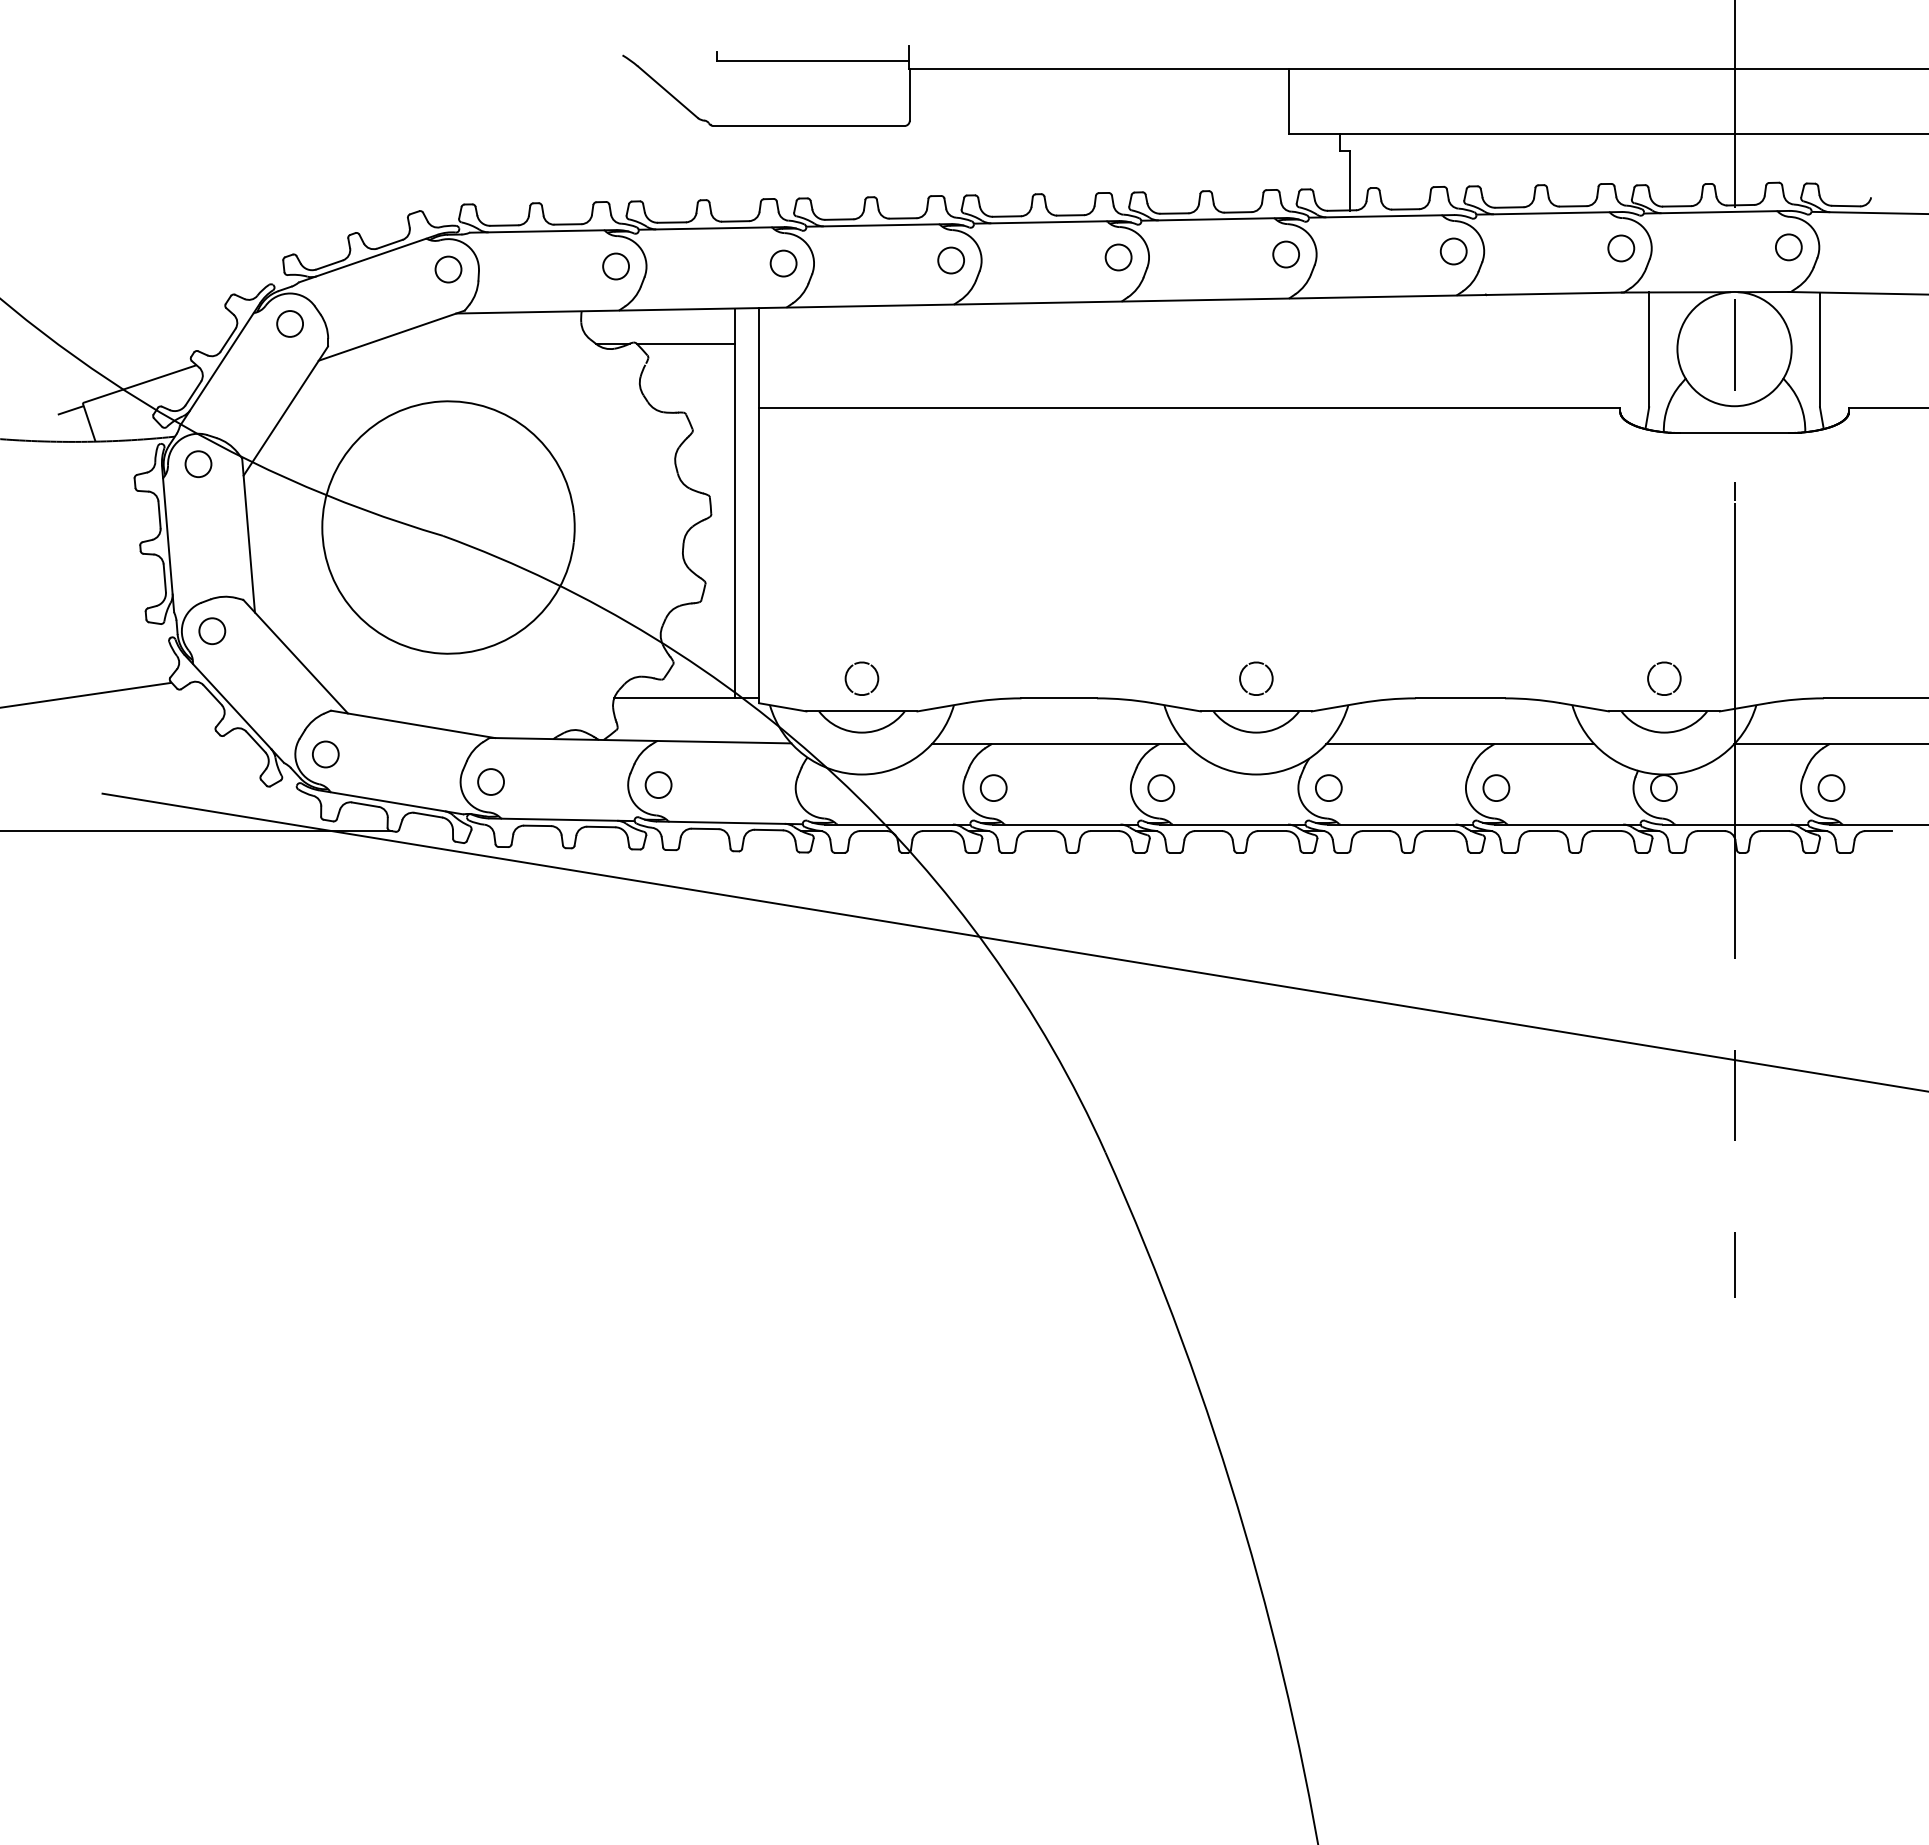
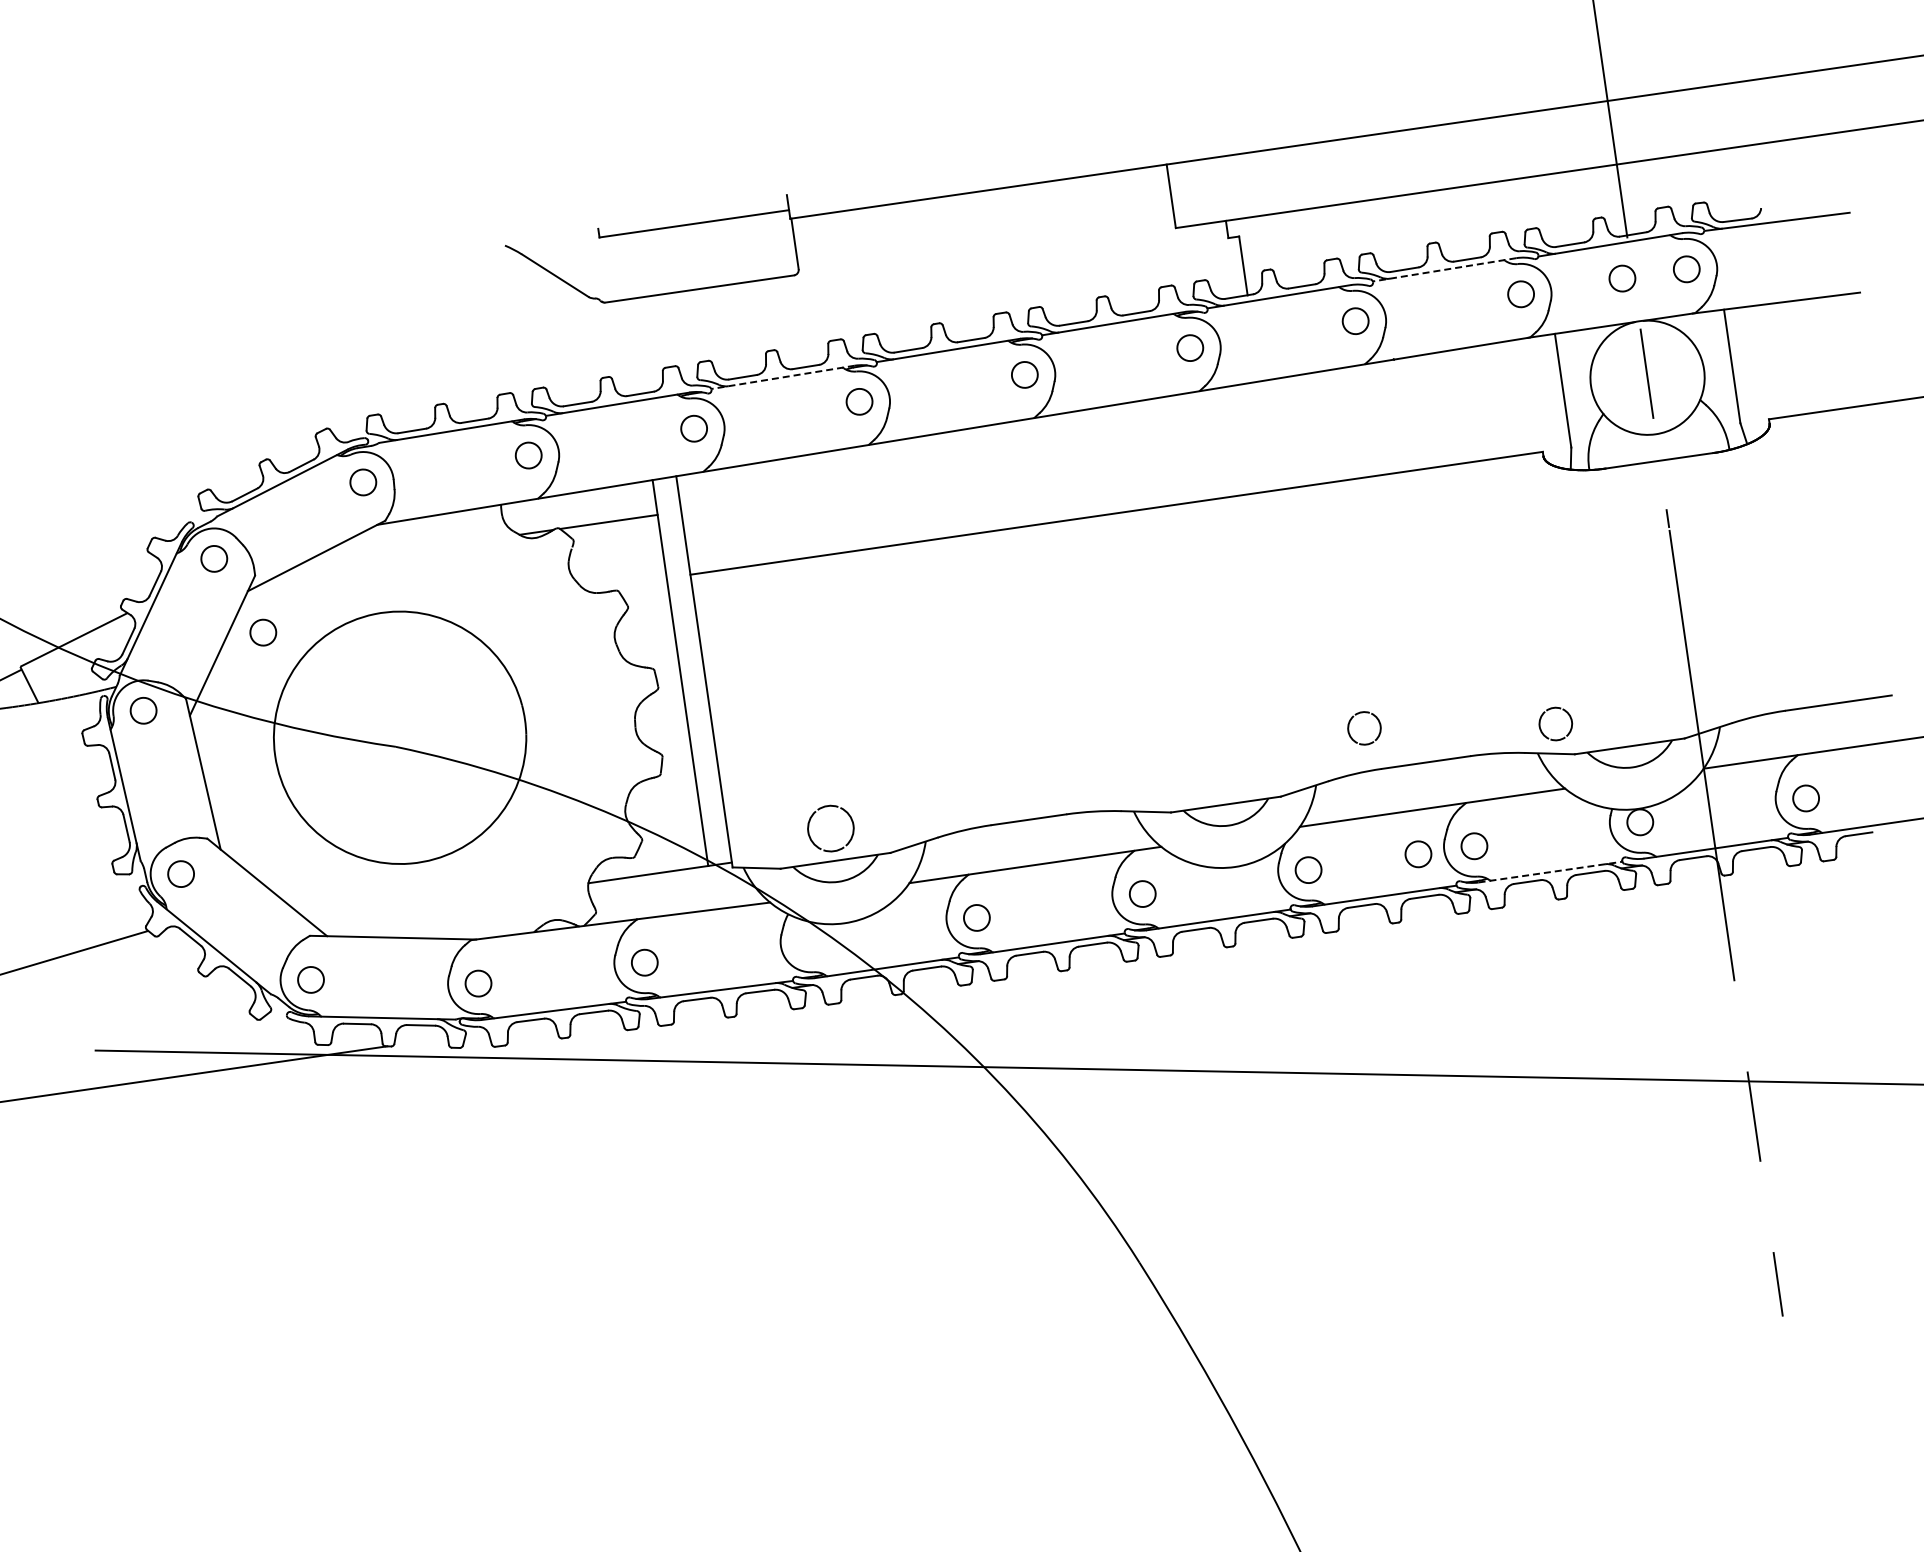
line: (1549, 213) -> (1445, 269), solid -> dashed
line: (878, 225) -> (782, 377), solid -> dashed
circle: (1723, 247) -> (1622, 278), added
circle: (327, 403) -> (262, 632), added
part: (1269, 671) -> (1376, 719), moved
part: (1677, 671) -> (1567, 714), moved
part: (861, 678) -> (830, 828), size x1.4
circle: (1439, 787) -> (1418, 853), added
line: (1567, 824) -> (1550, 872), solid -> dashed

